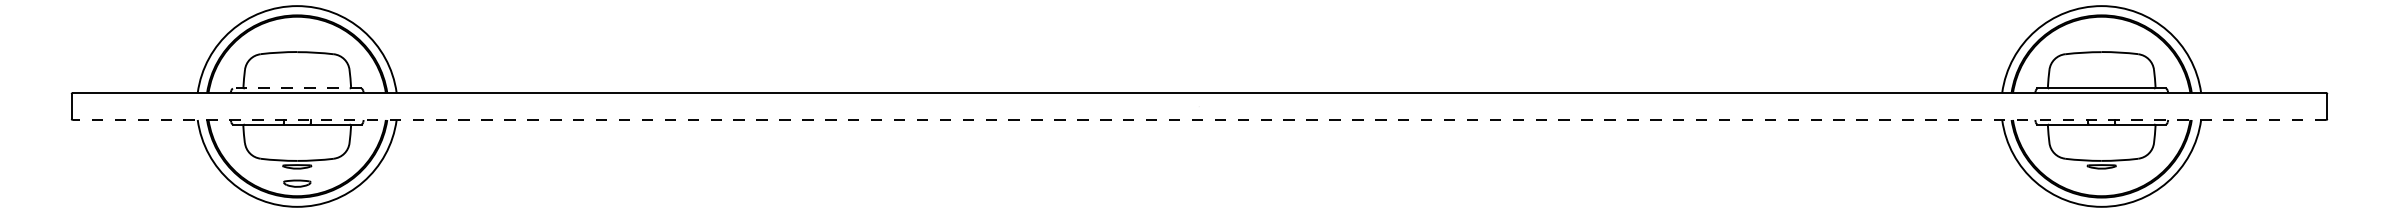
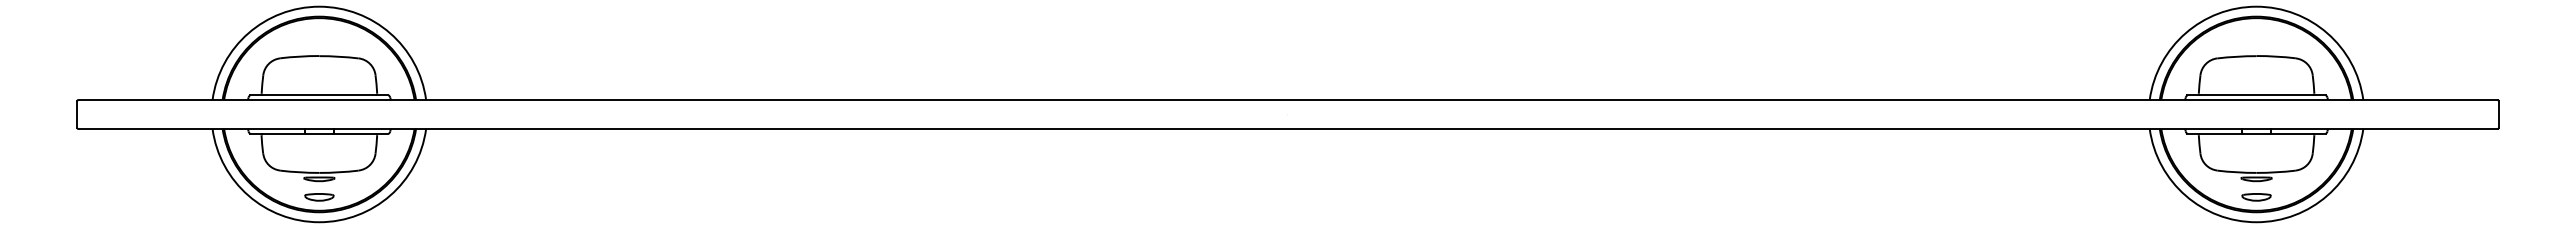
line: (296, 88) -> (318, 95), dashed -> solid
line: (1199, 119) -> (1287, 128), dashed -> solid
part: (2101, 183) -> (2256, 197), added

